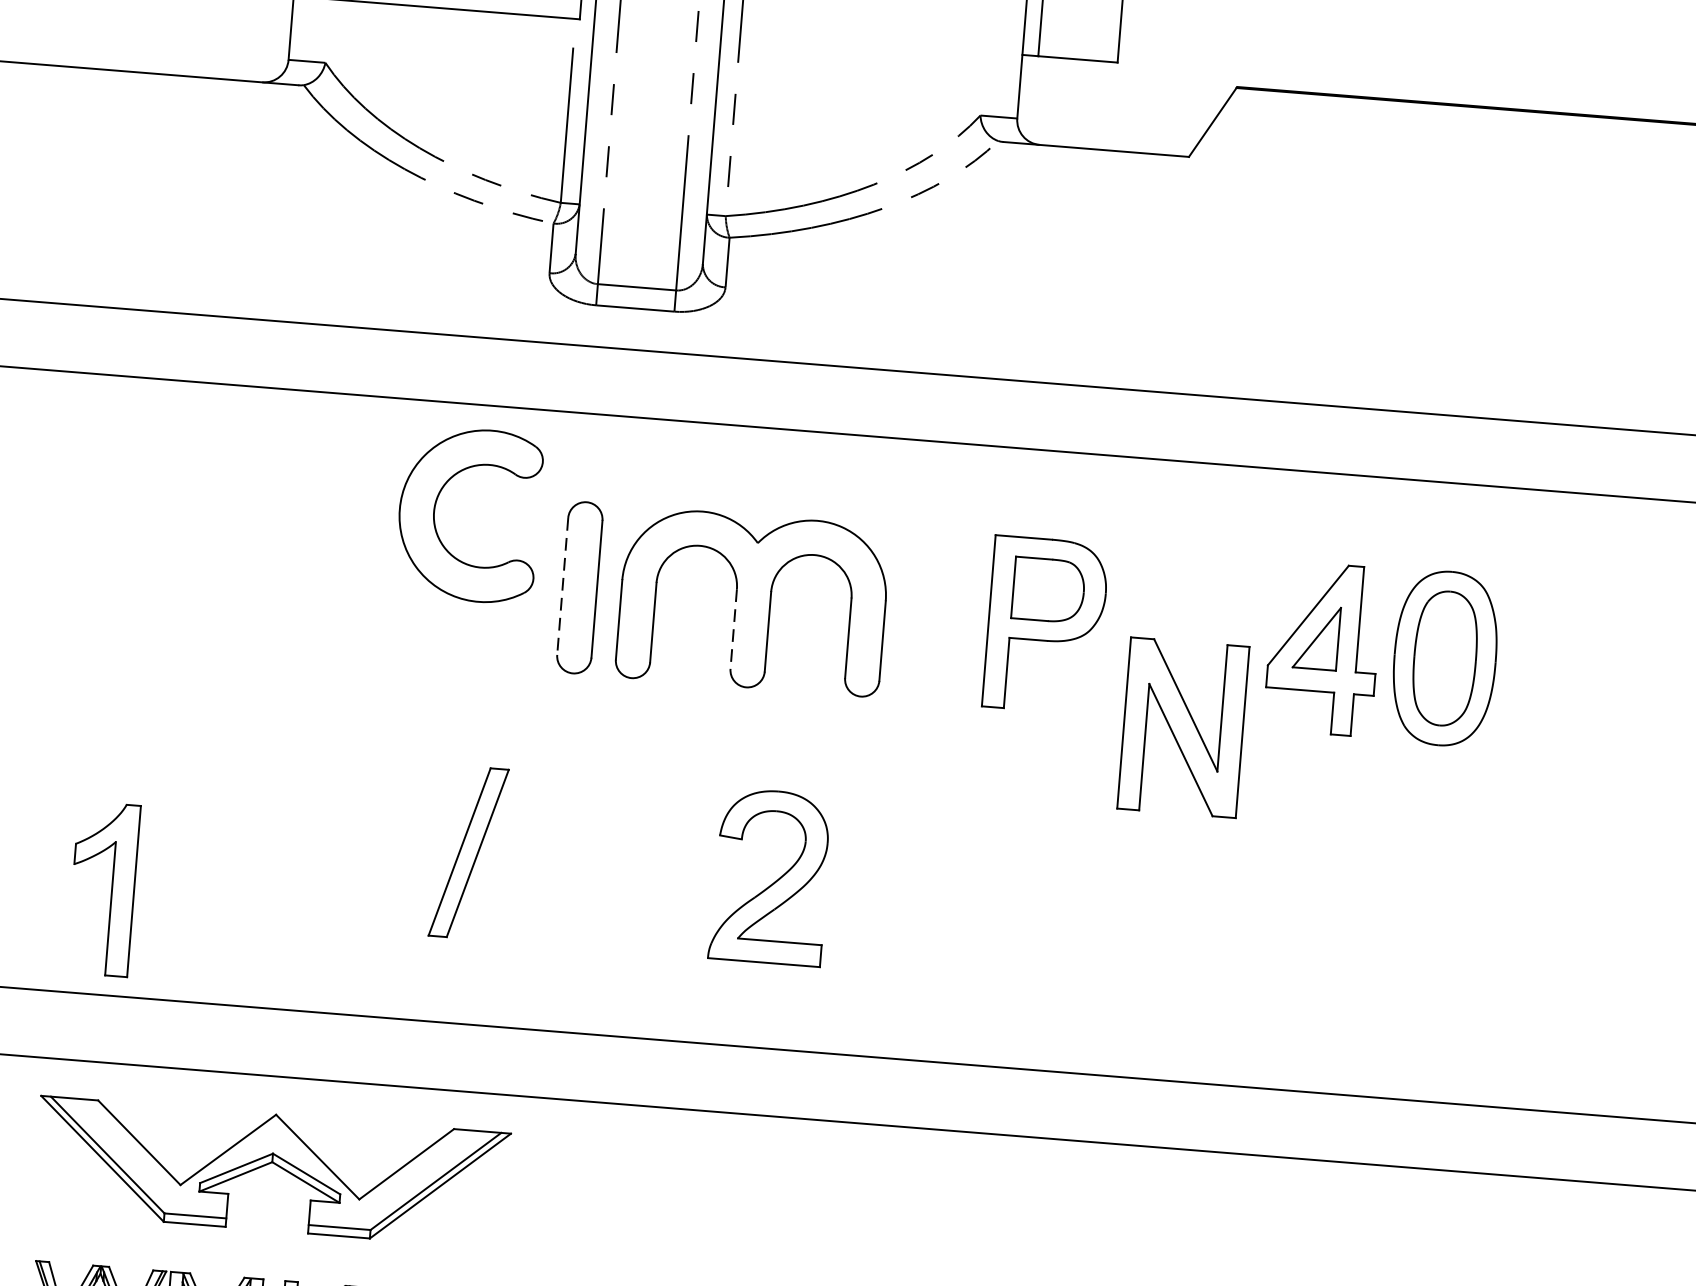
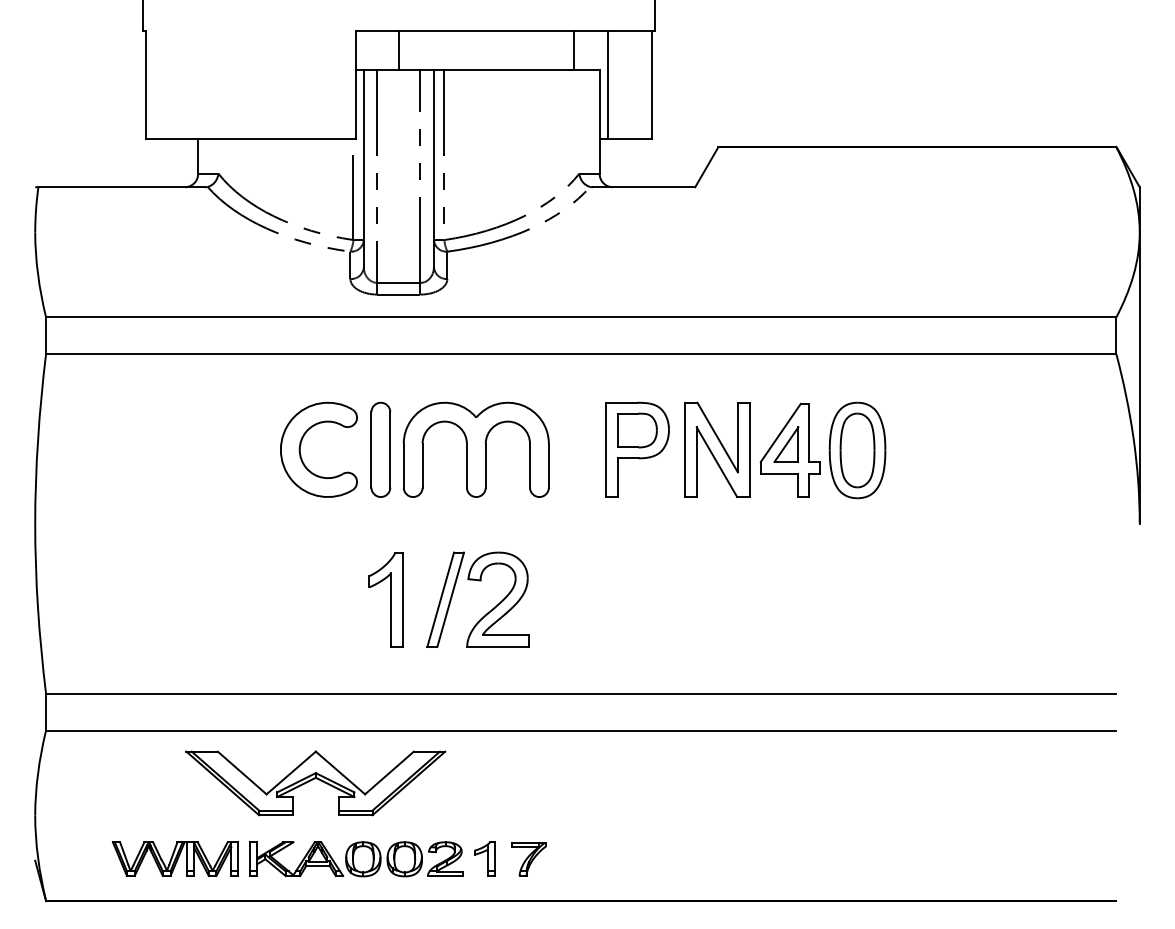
part: (437, 504) -> (301, 445), moved
line: (562, 585) -> (371, 449), dashed -> solid
line: (733, 628) -> (466, 465), dashed -> solid
part: (1183, 727) -> (717, 449), moved
part: (468, 852) -> (445, 599), moved
part: (101, 888) -> (385, 599), moved
part: (270, 1172) -> (315, 783), moved

